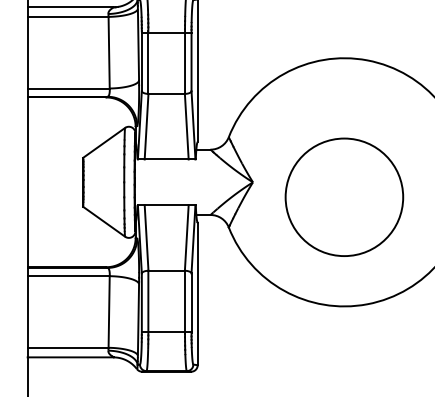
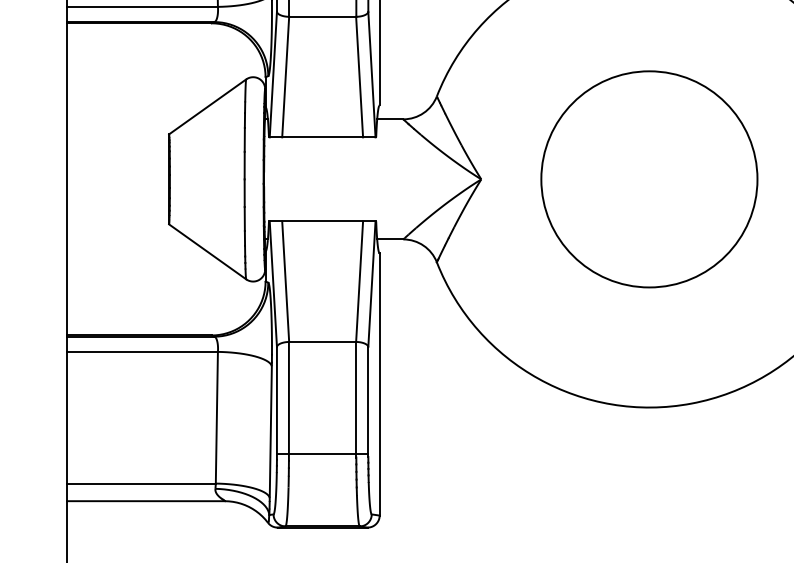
circle: (344, 196) -> (649, 177), moved

